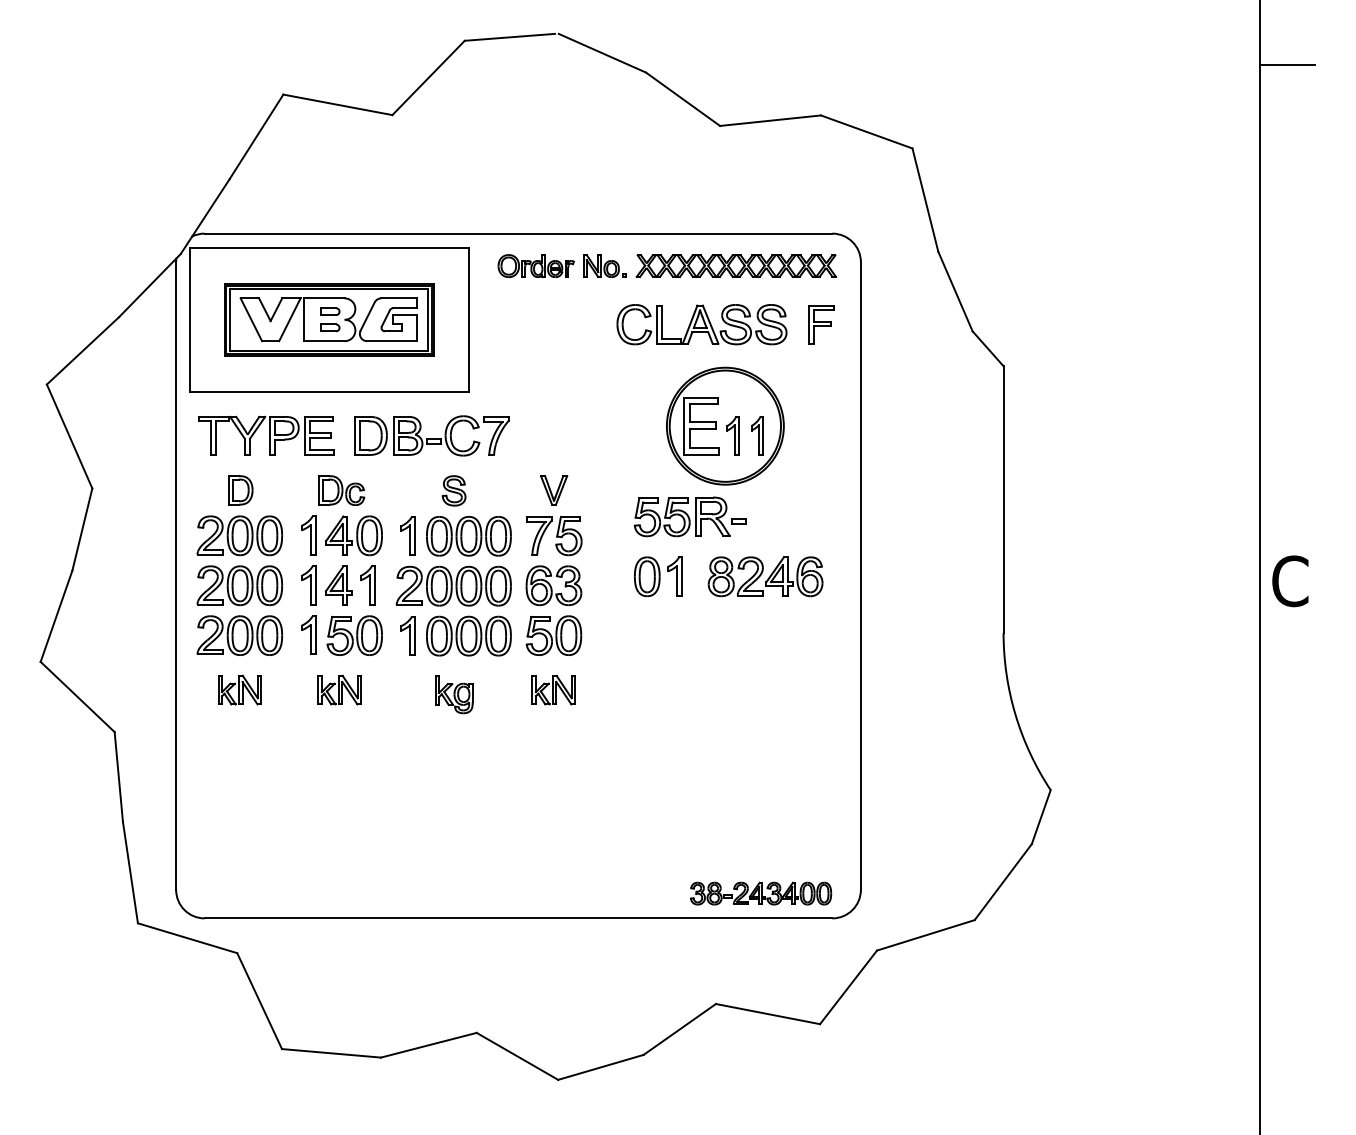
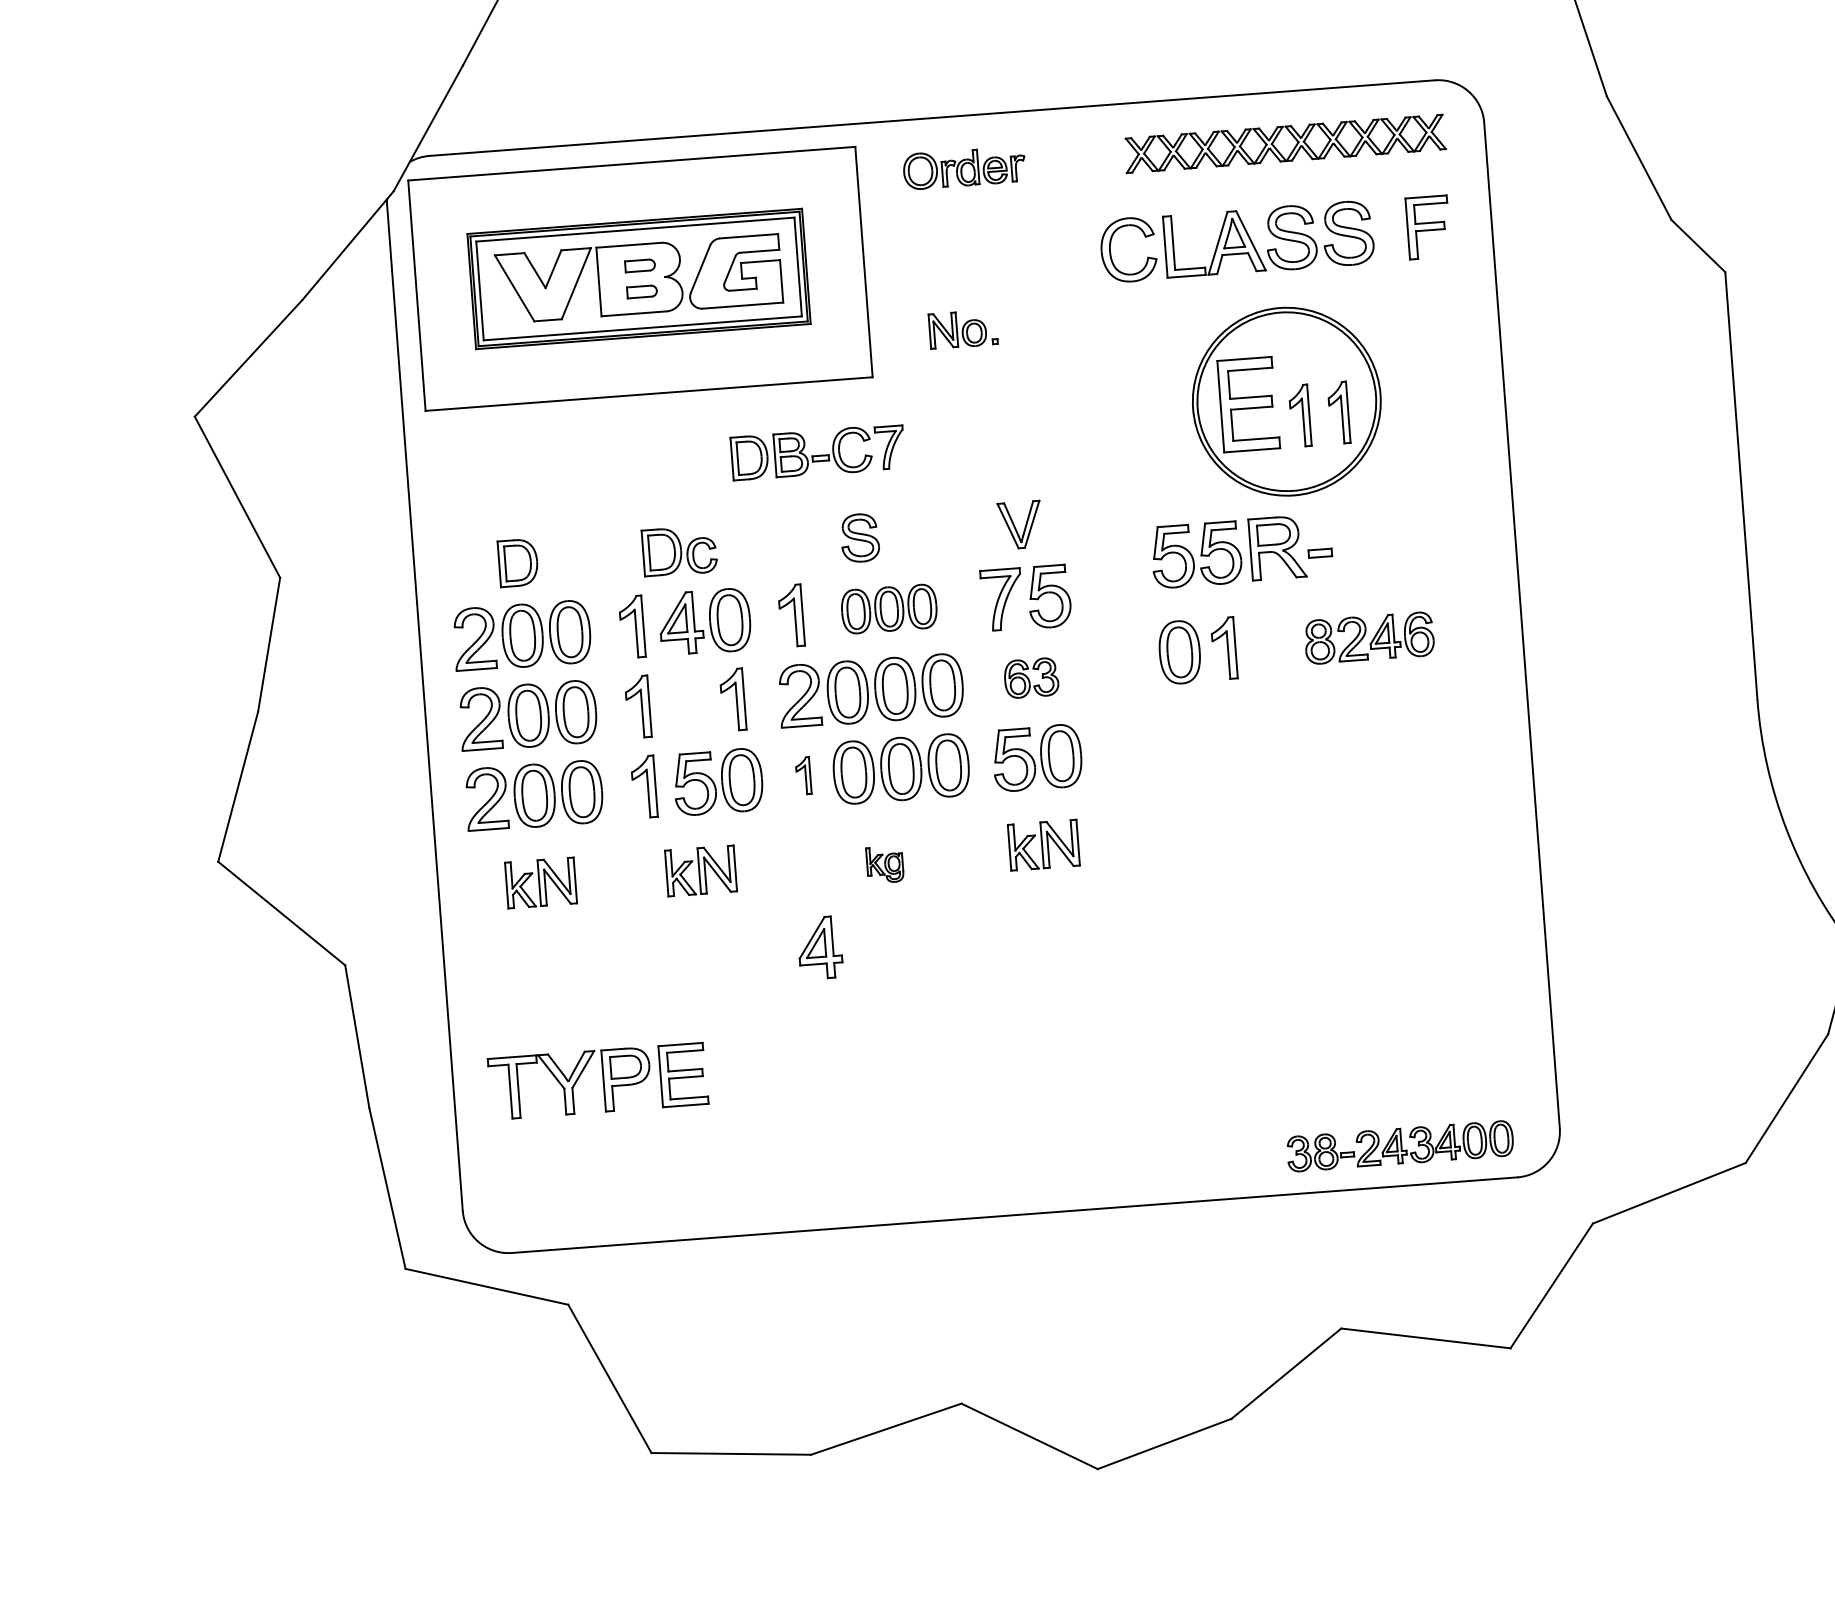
part: (604, 265) -> (962, 328), moved
part: (266, 435) -> (598, 1080), moved
part: (431, 435) -> (817, 452), size x0.7
part: (468, 536) -> (888, 609), size x0.7
part: (765, 576) -> (1369, 637), size x0.7
part: (338, 585) -> (818, 948), moved
part: (553, 585) -> (1030, 677), size x0.6
part: (407, 635) -> (802, 775), size x0.6
part: (454, 694) -> (885, 864), size x0.6

